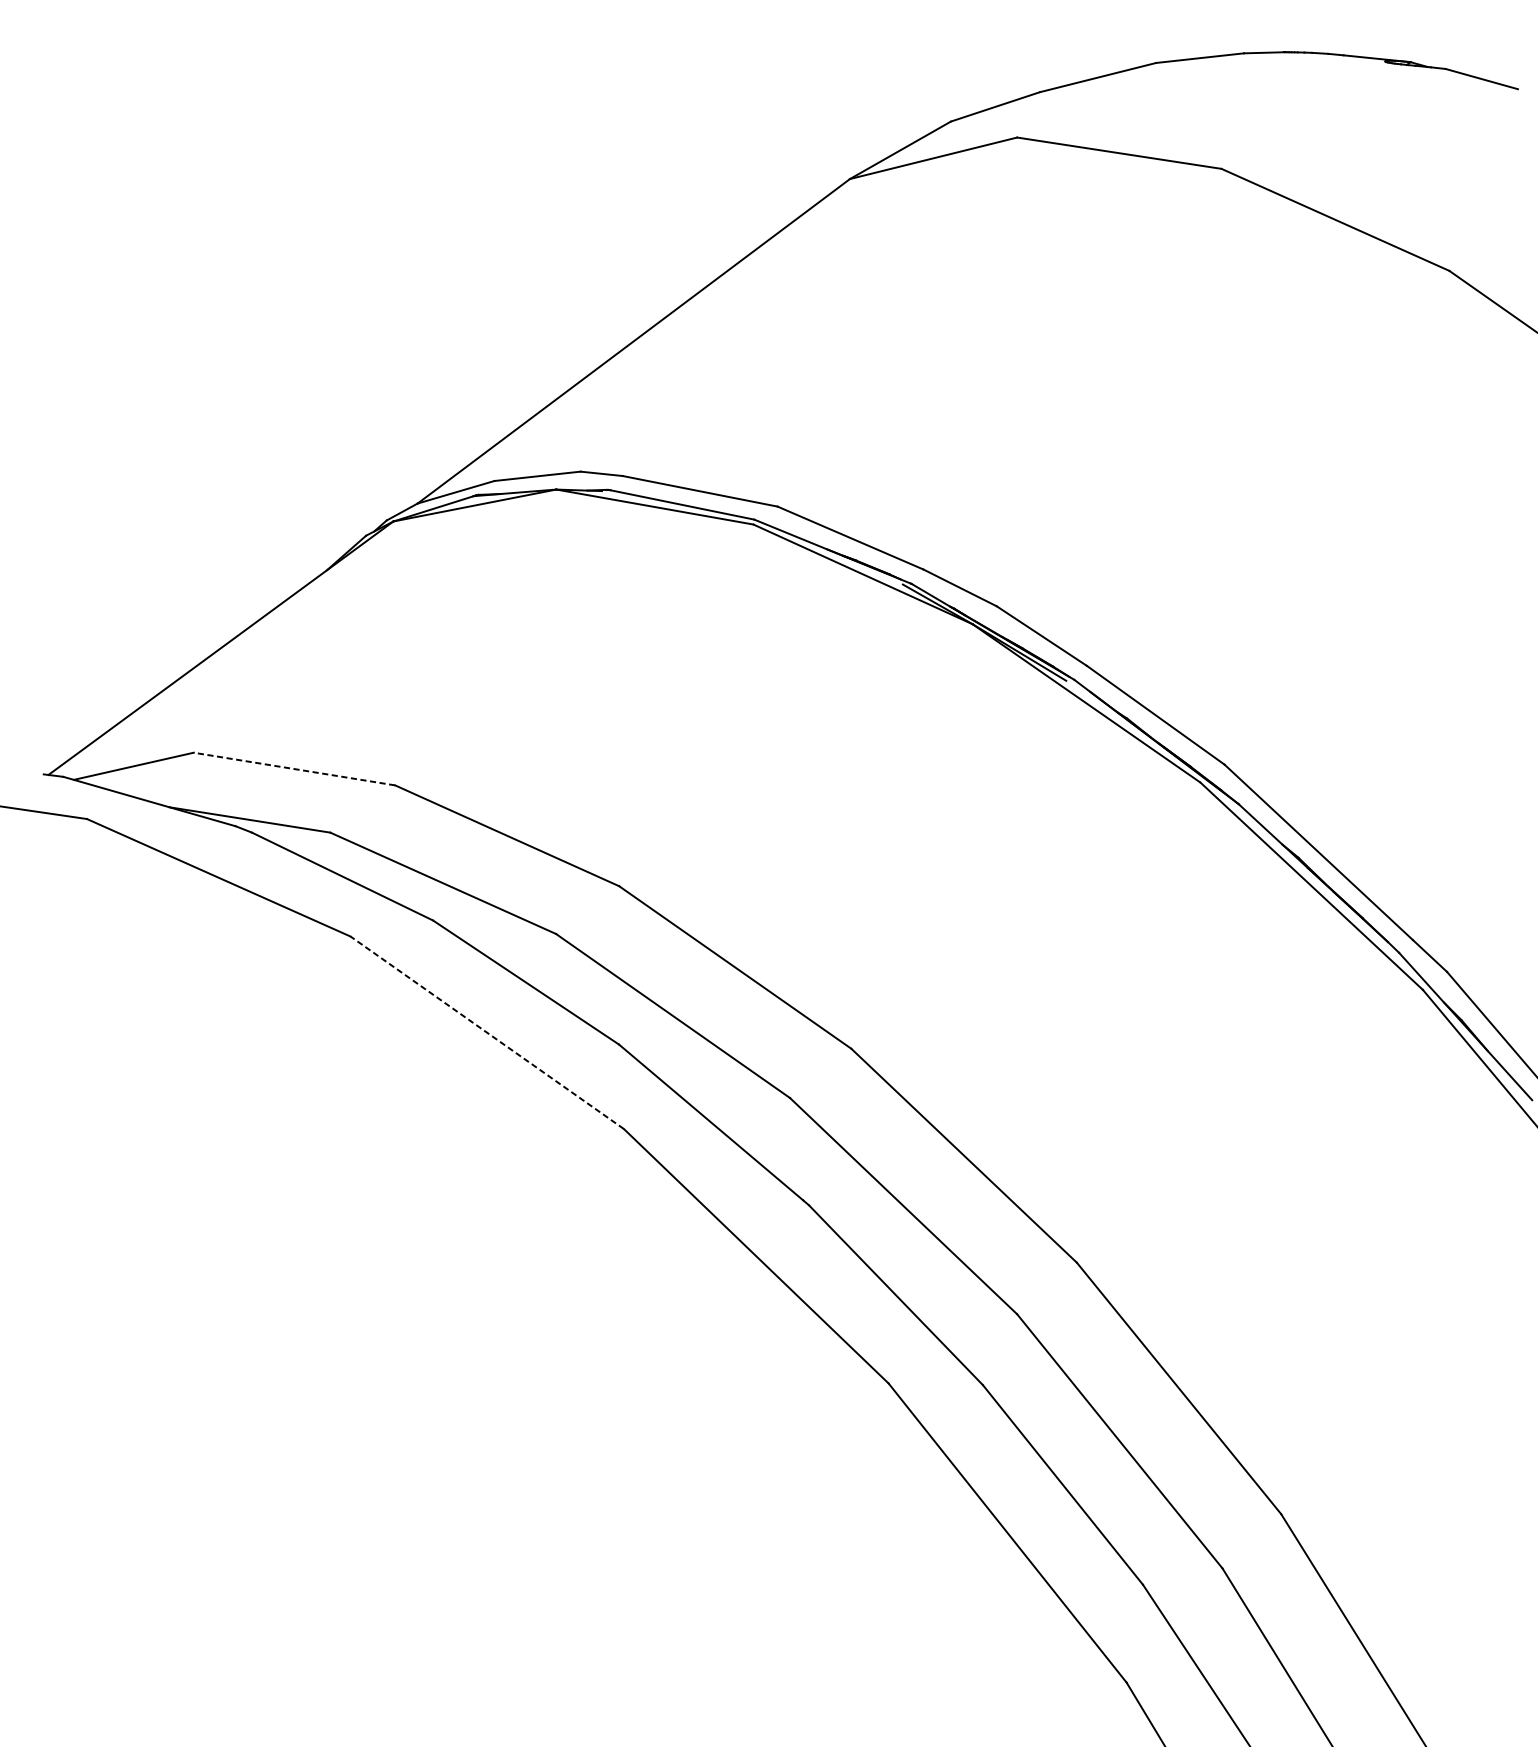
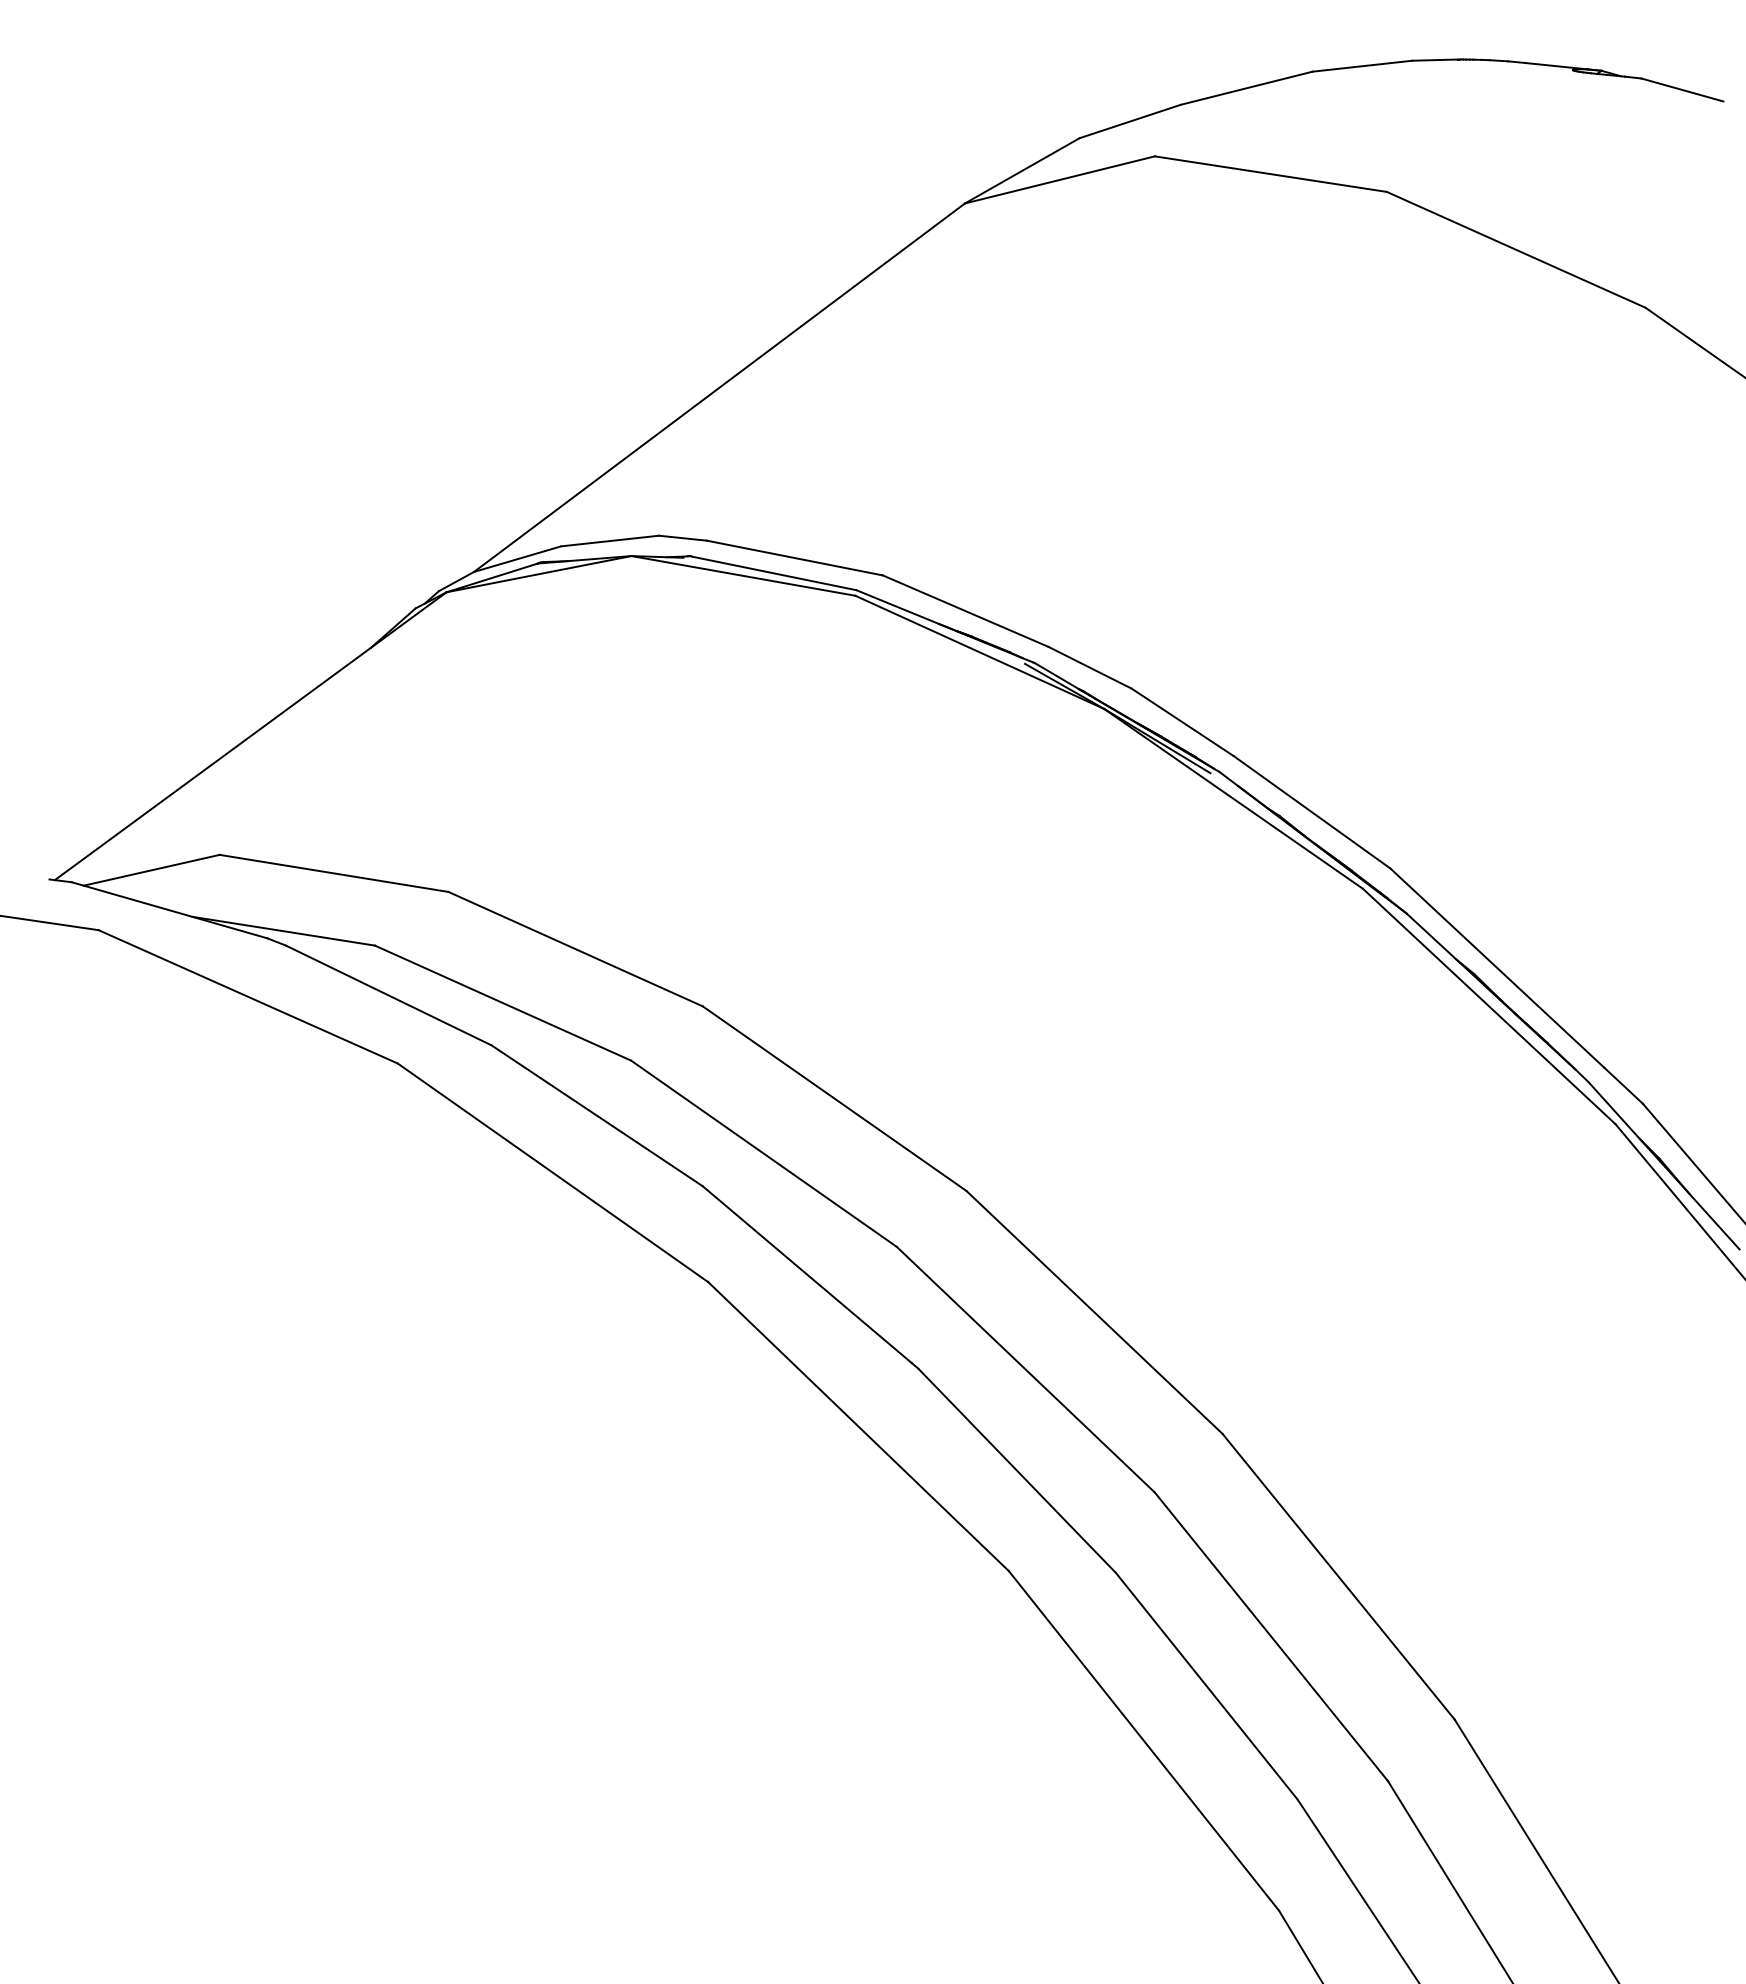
line: (294, 769) -> (334, 873), dashed -> solid
line: (487, 1032) -> (553, 1172), dashed -> solid

